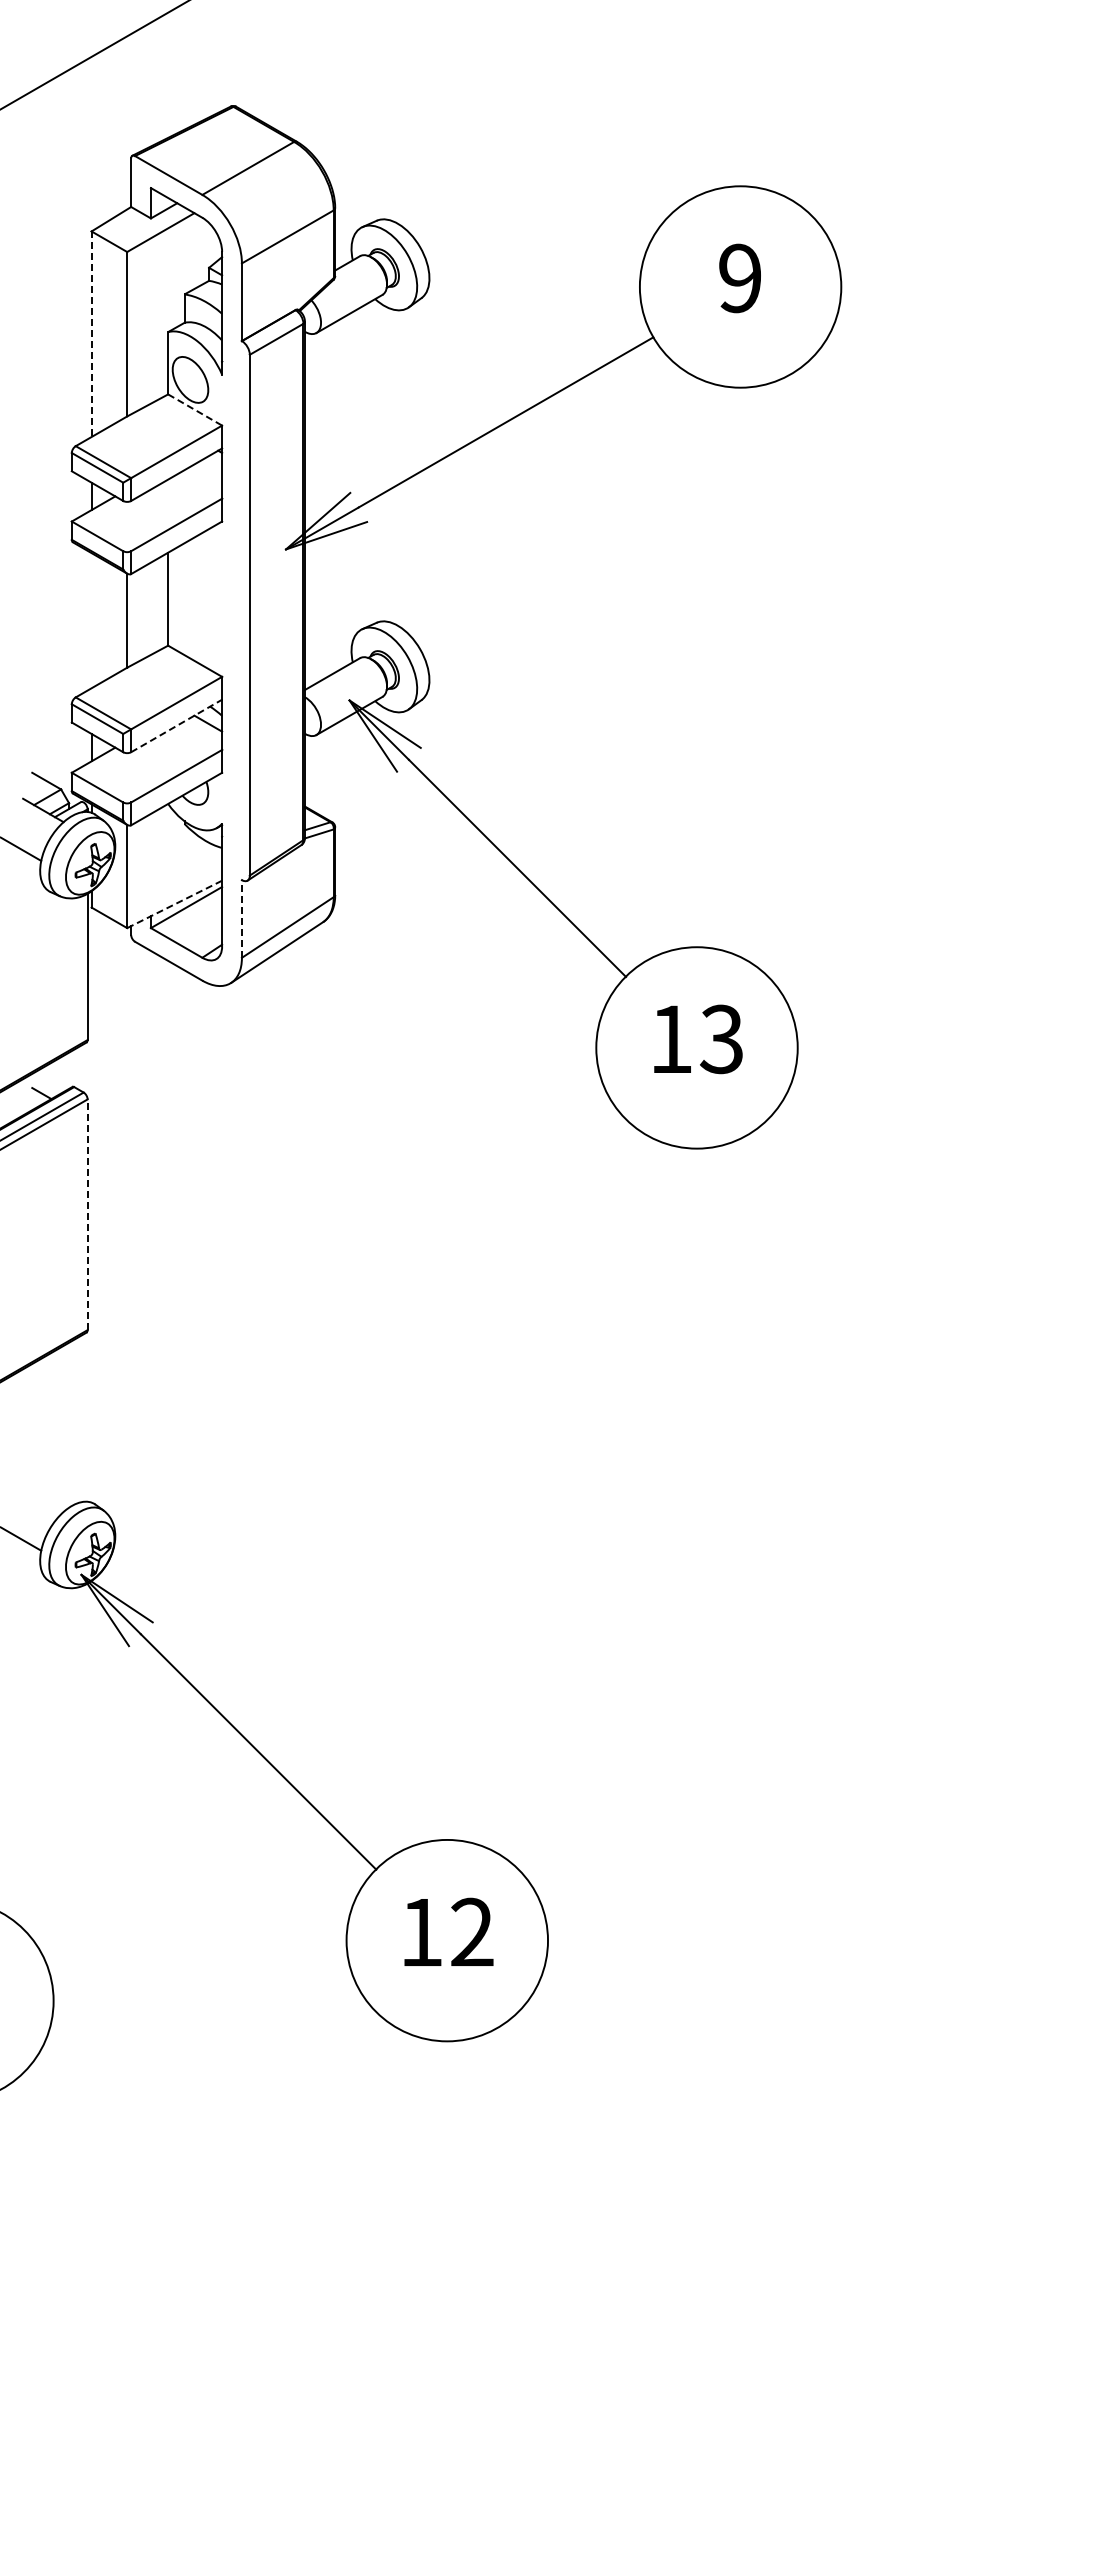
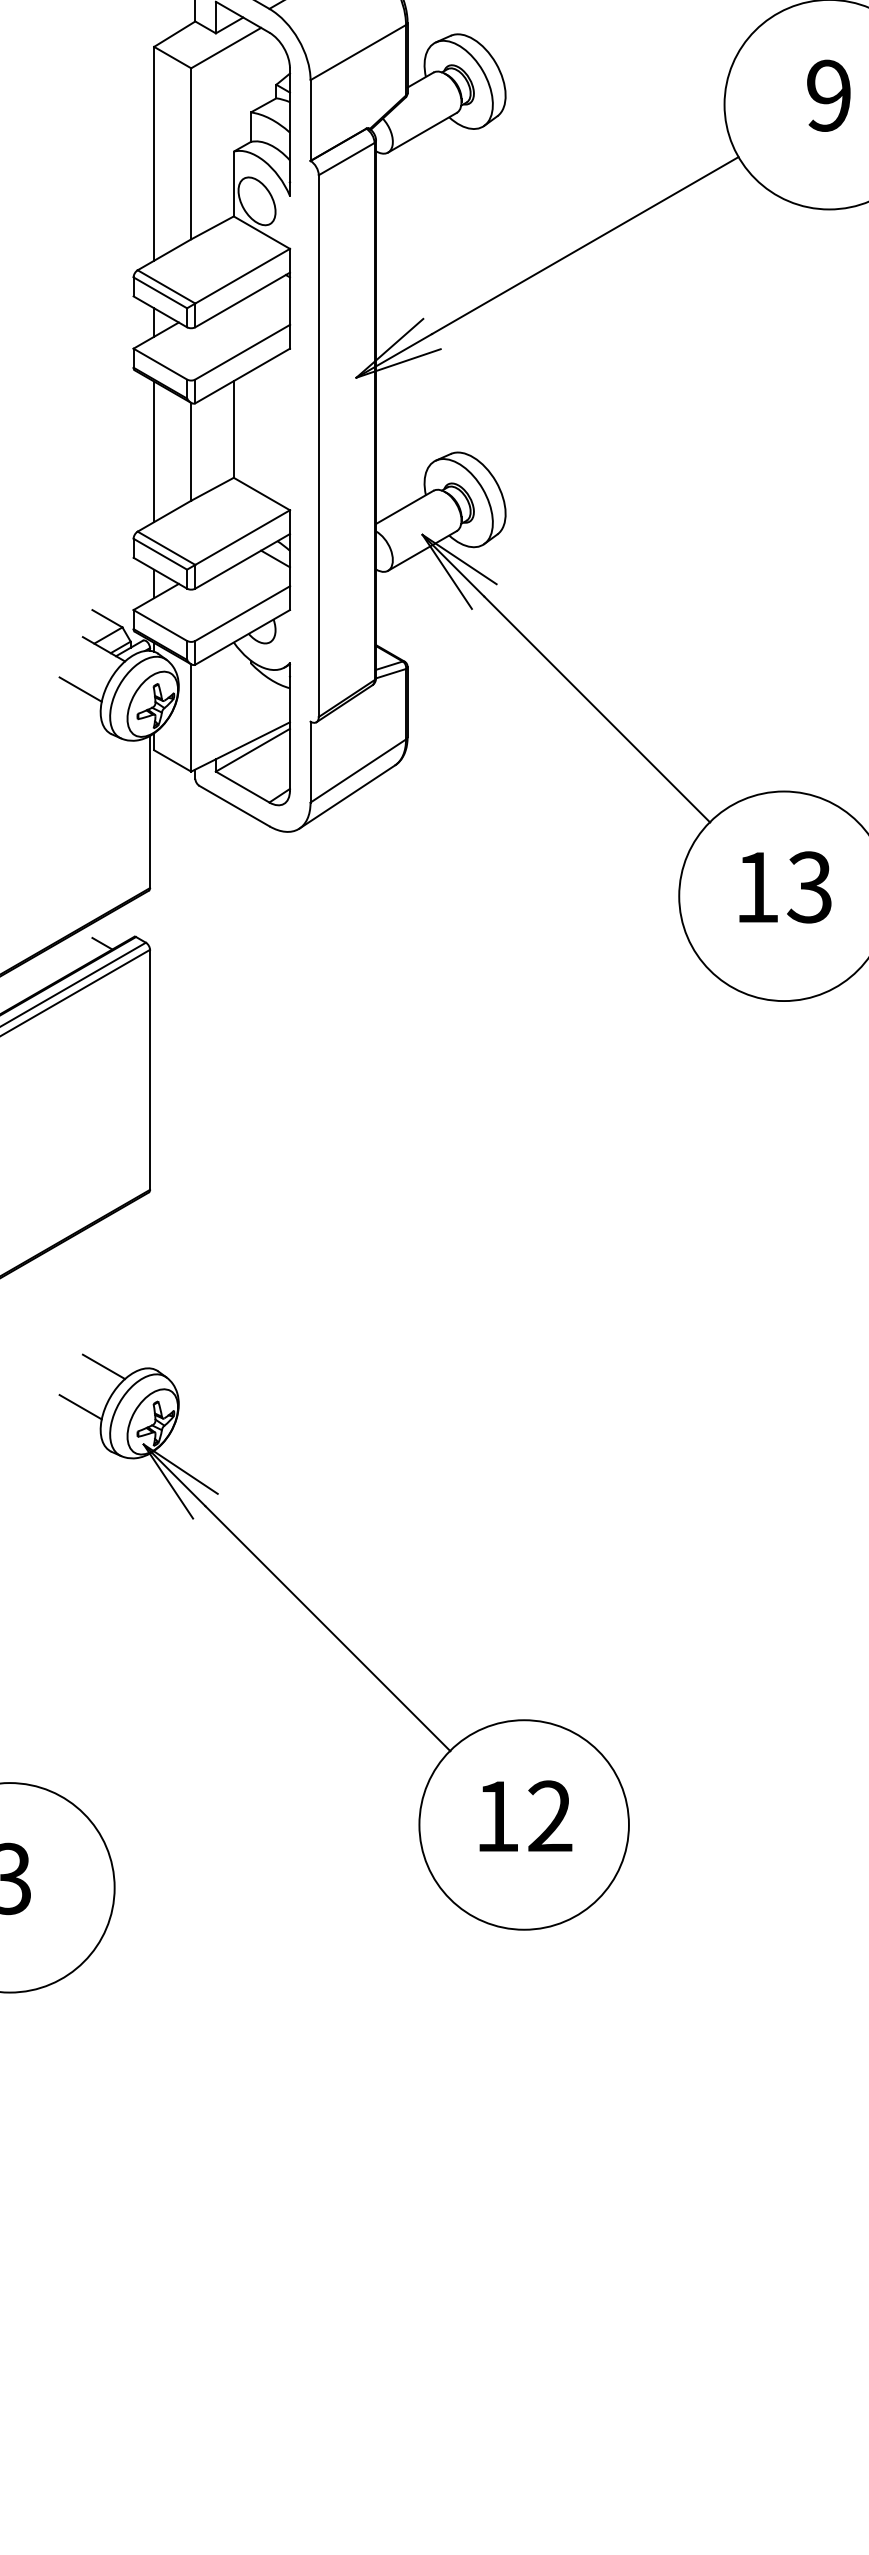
line: (91, 334) -> (154, 154), dashed -> solid
line: (195, 410) -> (262, 233), dashed -> solid
line: (91, 620) -> (154, 451), added
line: (176, 725) -> (242, 560), dashed -> solid
line: (175, 904) -> (241, 747), dashed -> solid
line: (241, 918) -> (310, 761), dashed -> solid
line: (87, 1214) -> (149, 1069), dashed -> solid
line: (43, 1499) -> (104, 1366), added

